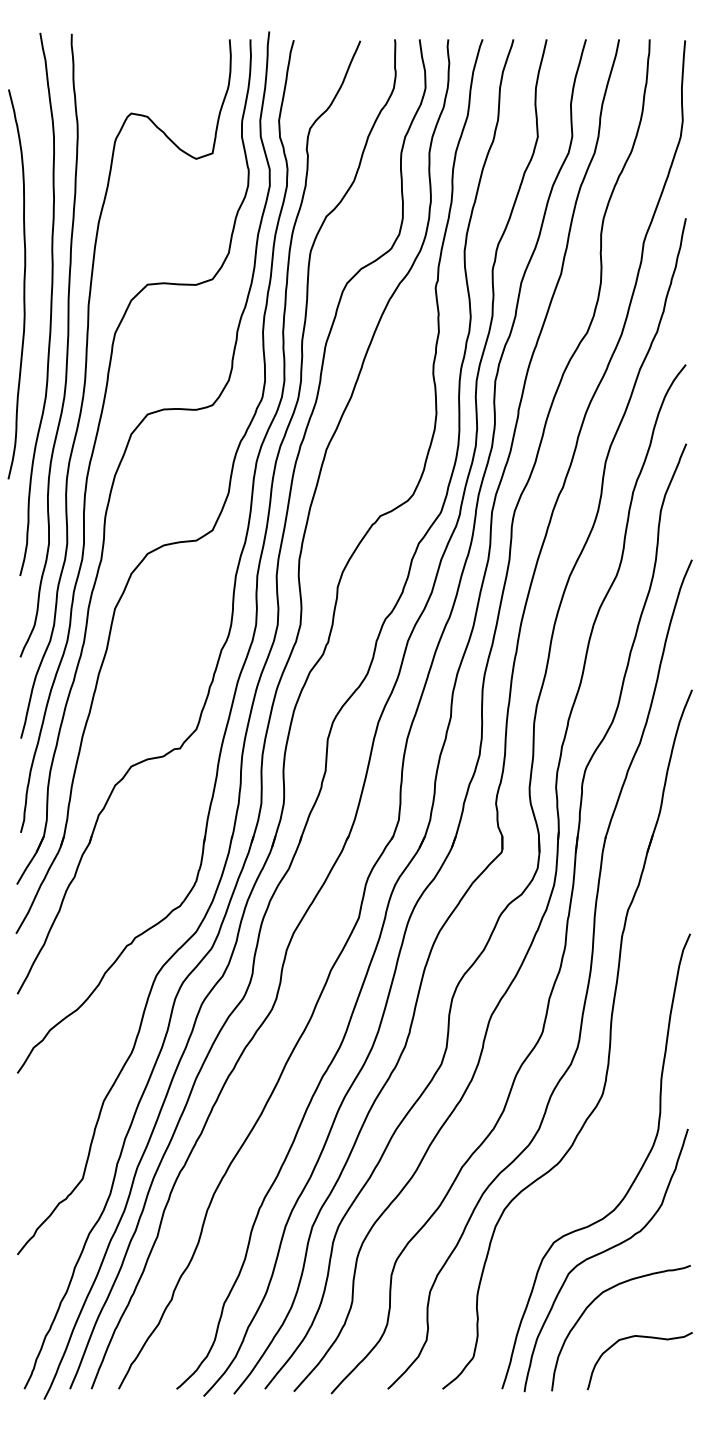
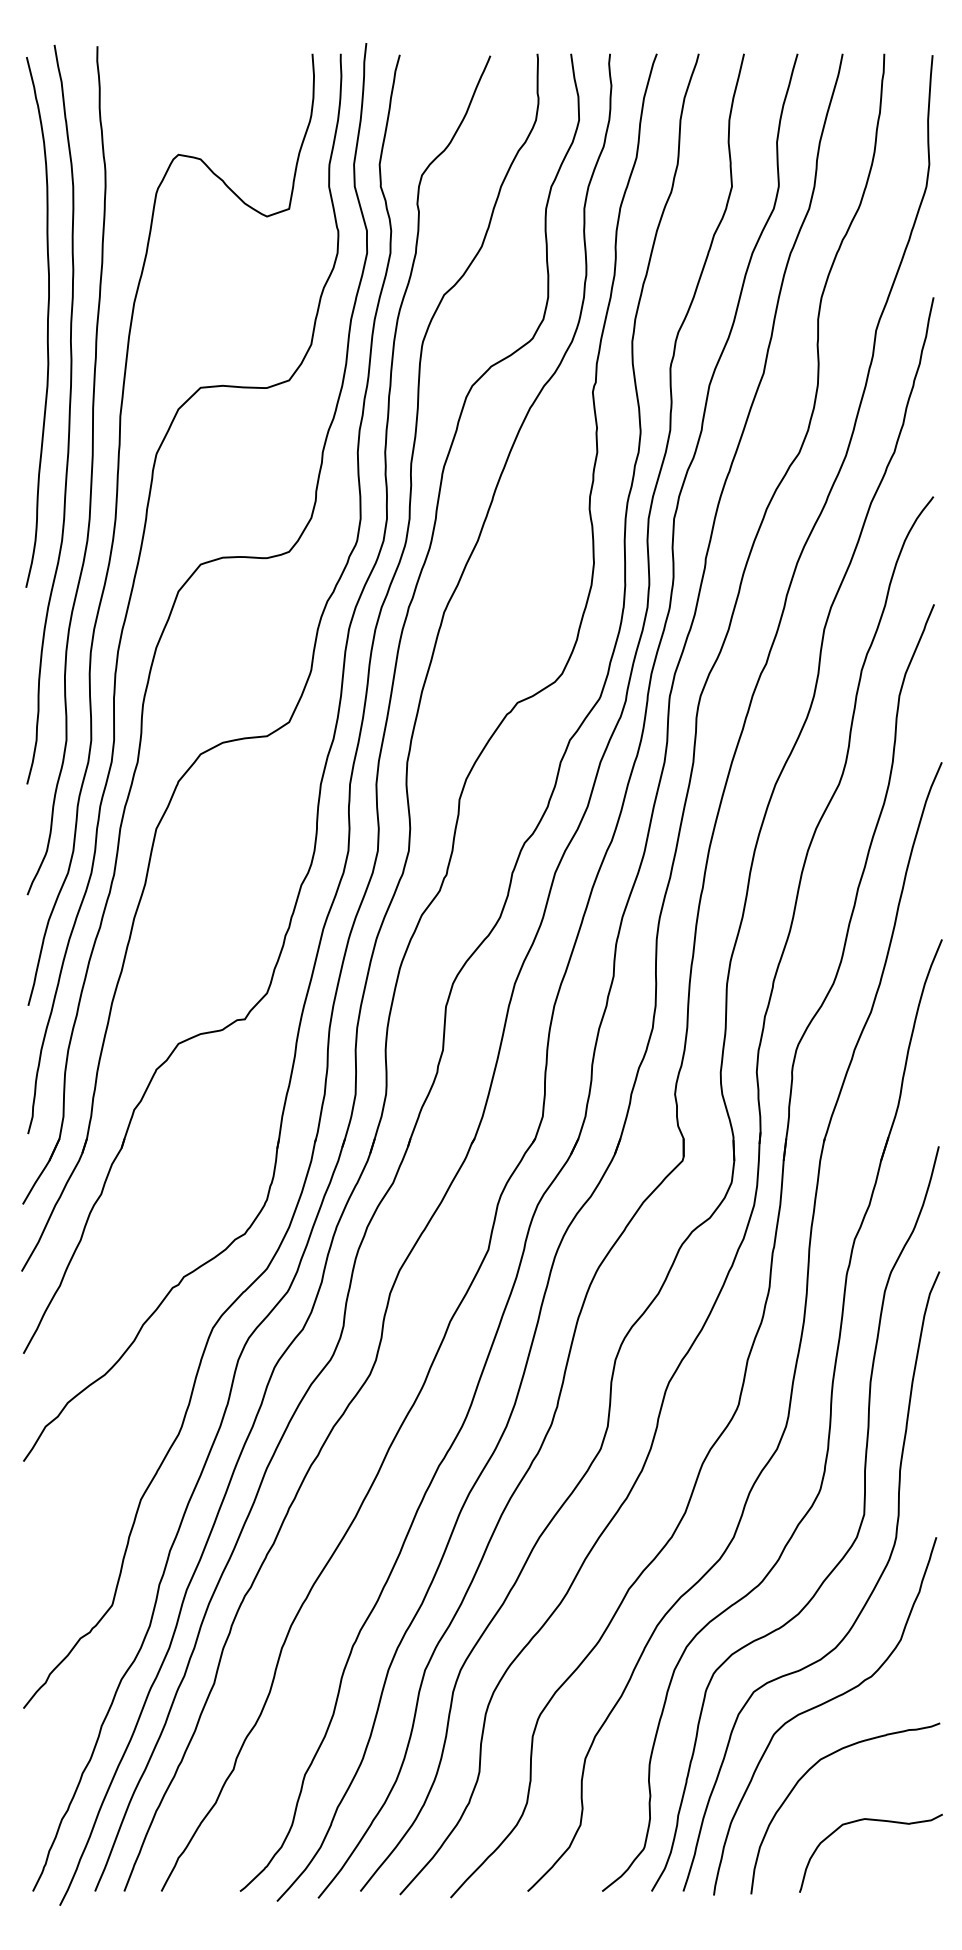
curve: (24, 284) -> (47, 322), moved
curve: (621, 1140) -> (845, 1552), added

